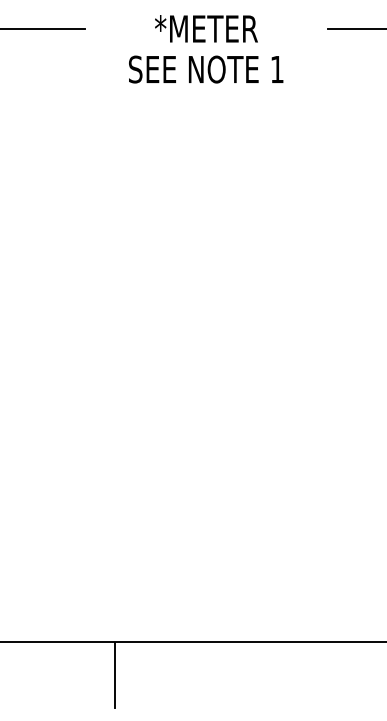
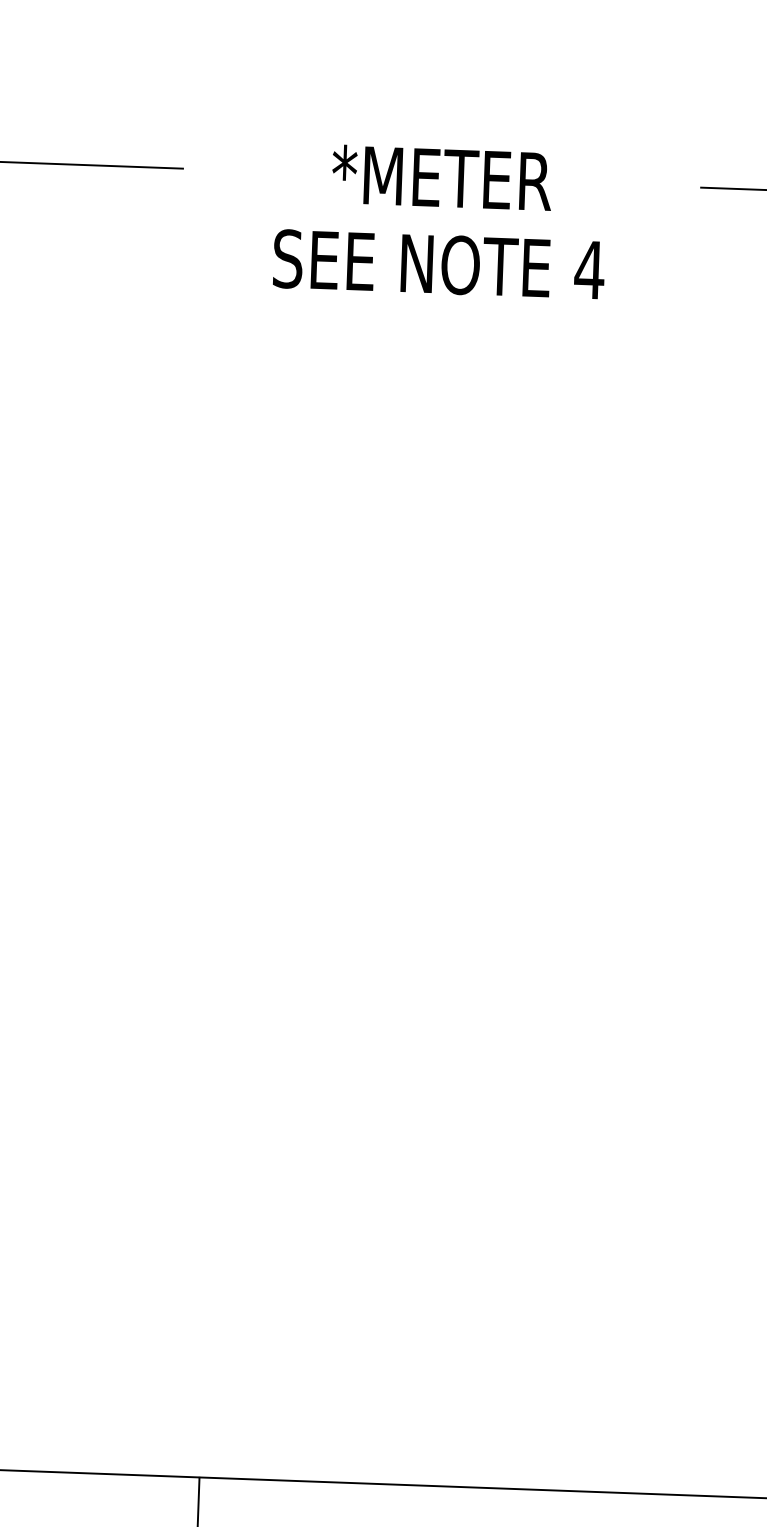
text: (277, 69) -> (590, 269), 1 -> 4

